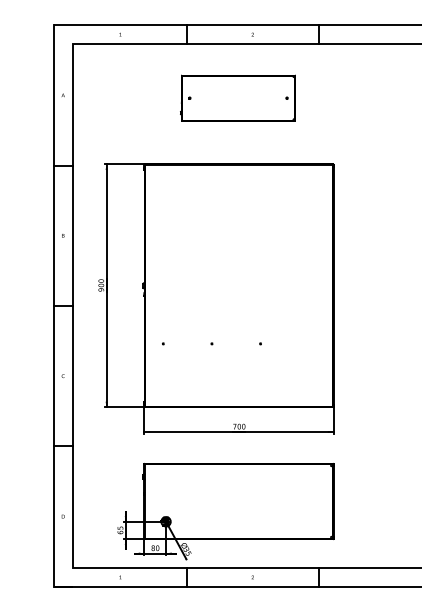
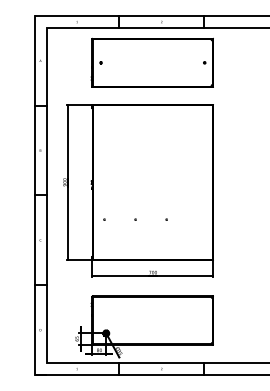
part: (236, 97) -> (151, 62), size x1.67

